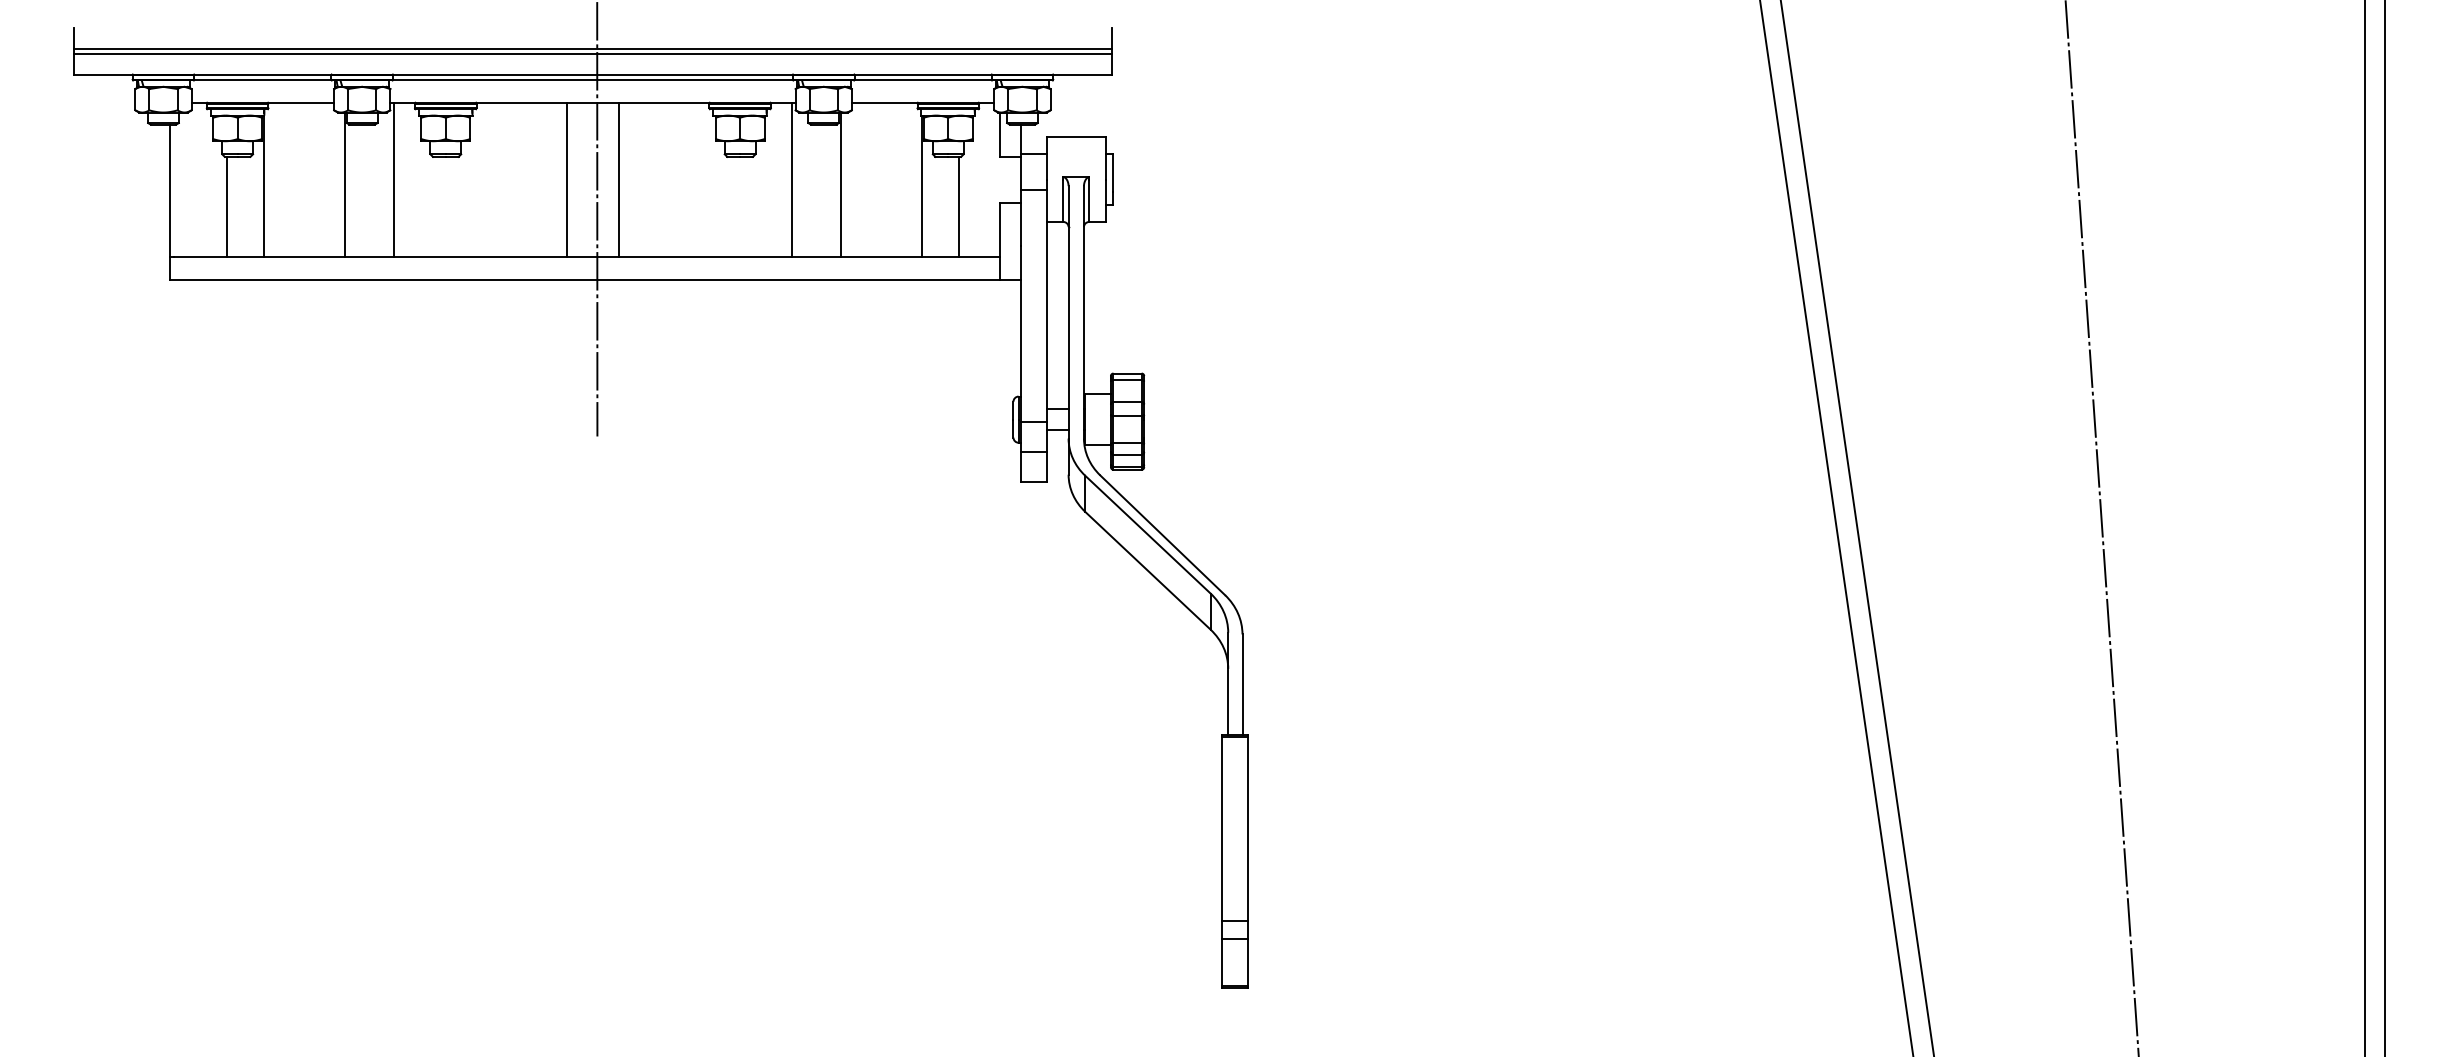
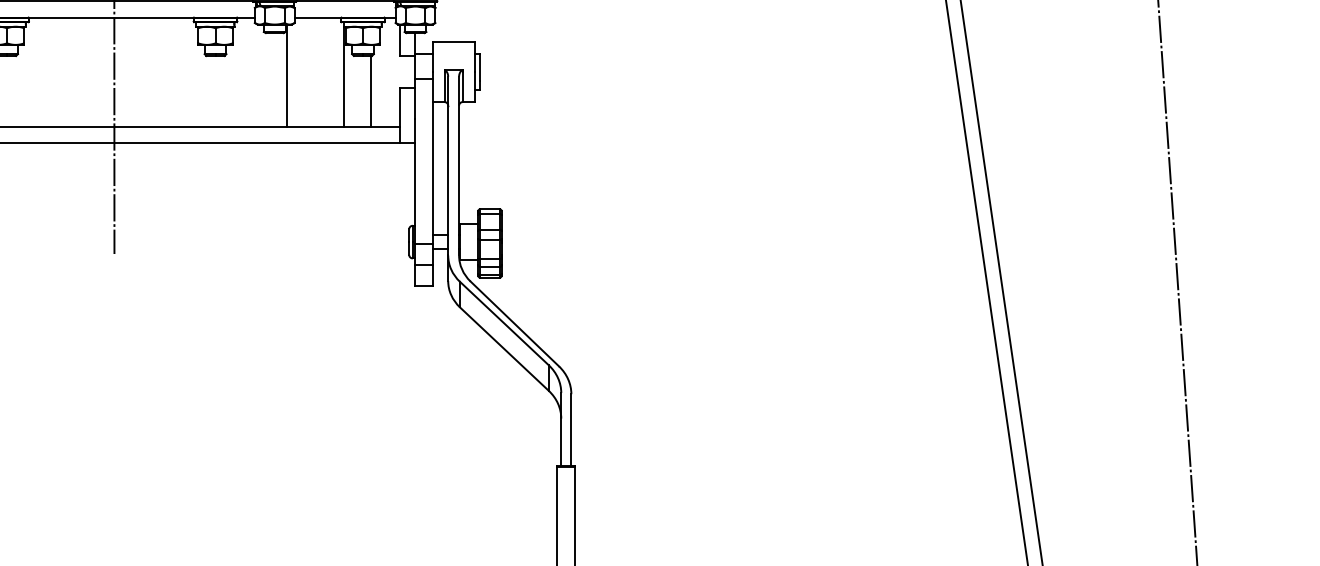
line: (567, 179) -> (93, 71), removed
line: (618, 179) -> (129, 71), removed
line: (791, 179) -> (251, 71), removed

